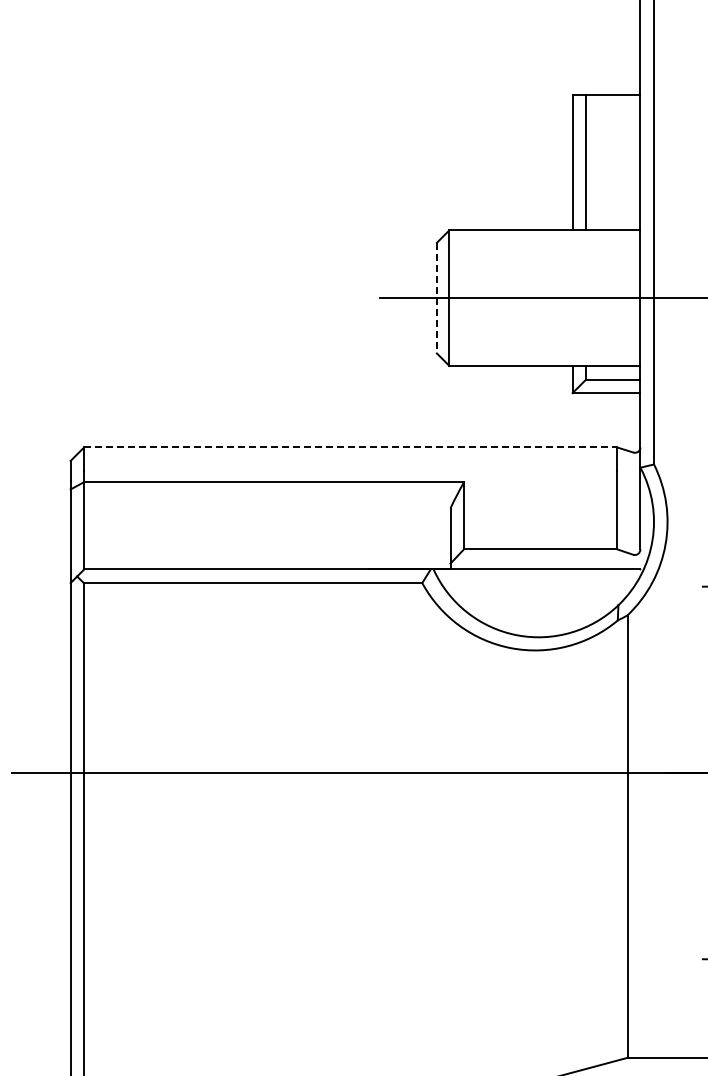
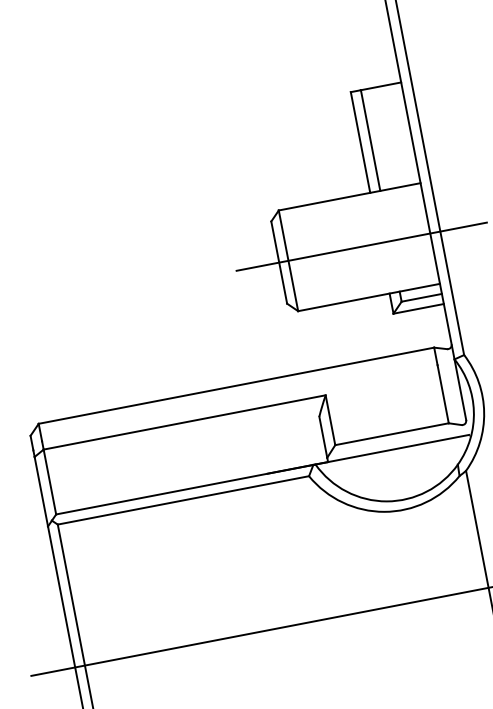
line: (436, 298) -> (278, 262), dashed -> solid
line: (351, 447) -> (237, 385), dashed -> solid

